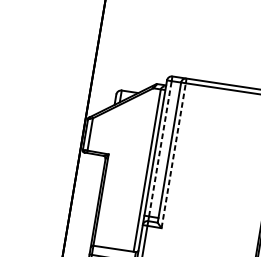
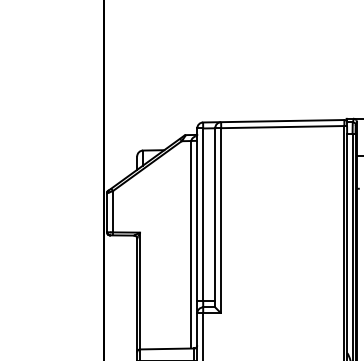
line: (160, 148) -> (203, 214), dashed -> solid
line: (173, 155) -> (221, 220), dashed -> solid

